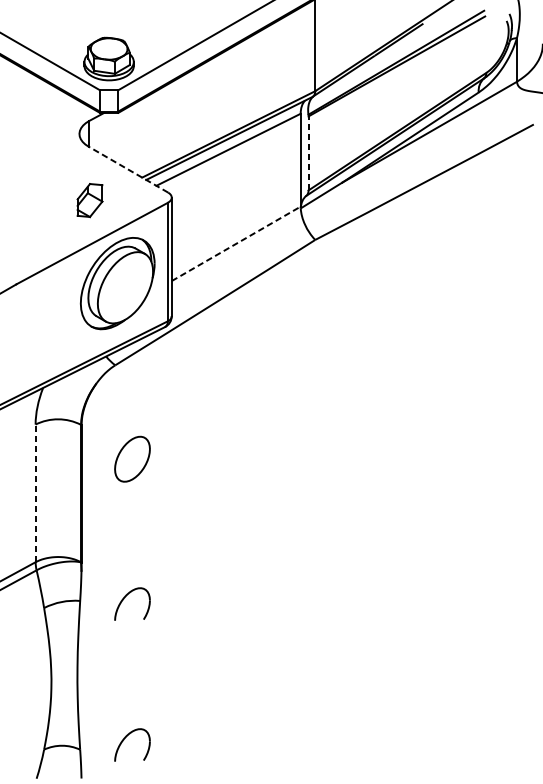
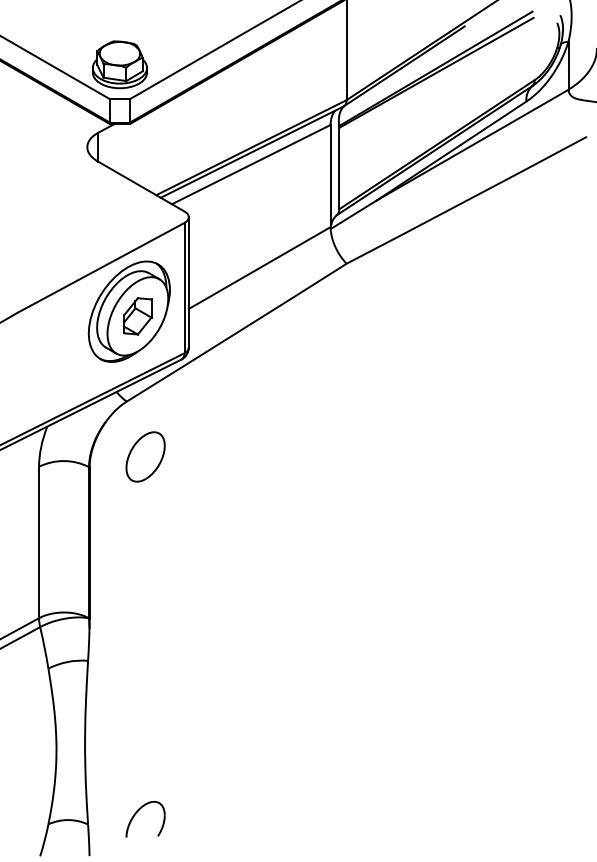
line: (308, 153) -> (339, 168), dashed -> solid
line: (128, 169) -> (141, 186), dashed -> solid
part: (89, 200) -> (137, 316), moved
line: (236, 244) -> (259, 268), dashed -> solid
part: (132, 458) -> (145, 456), moved
line: (36, 493) -> (39, 542), dashed -> solid
part: (124, 599) -> (136, 659), removed

